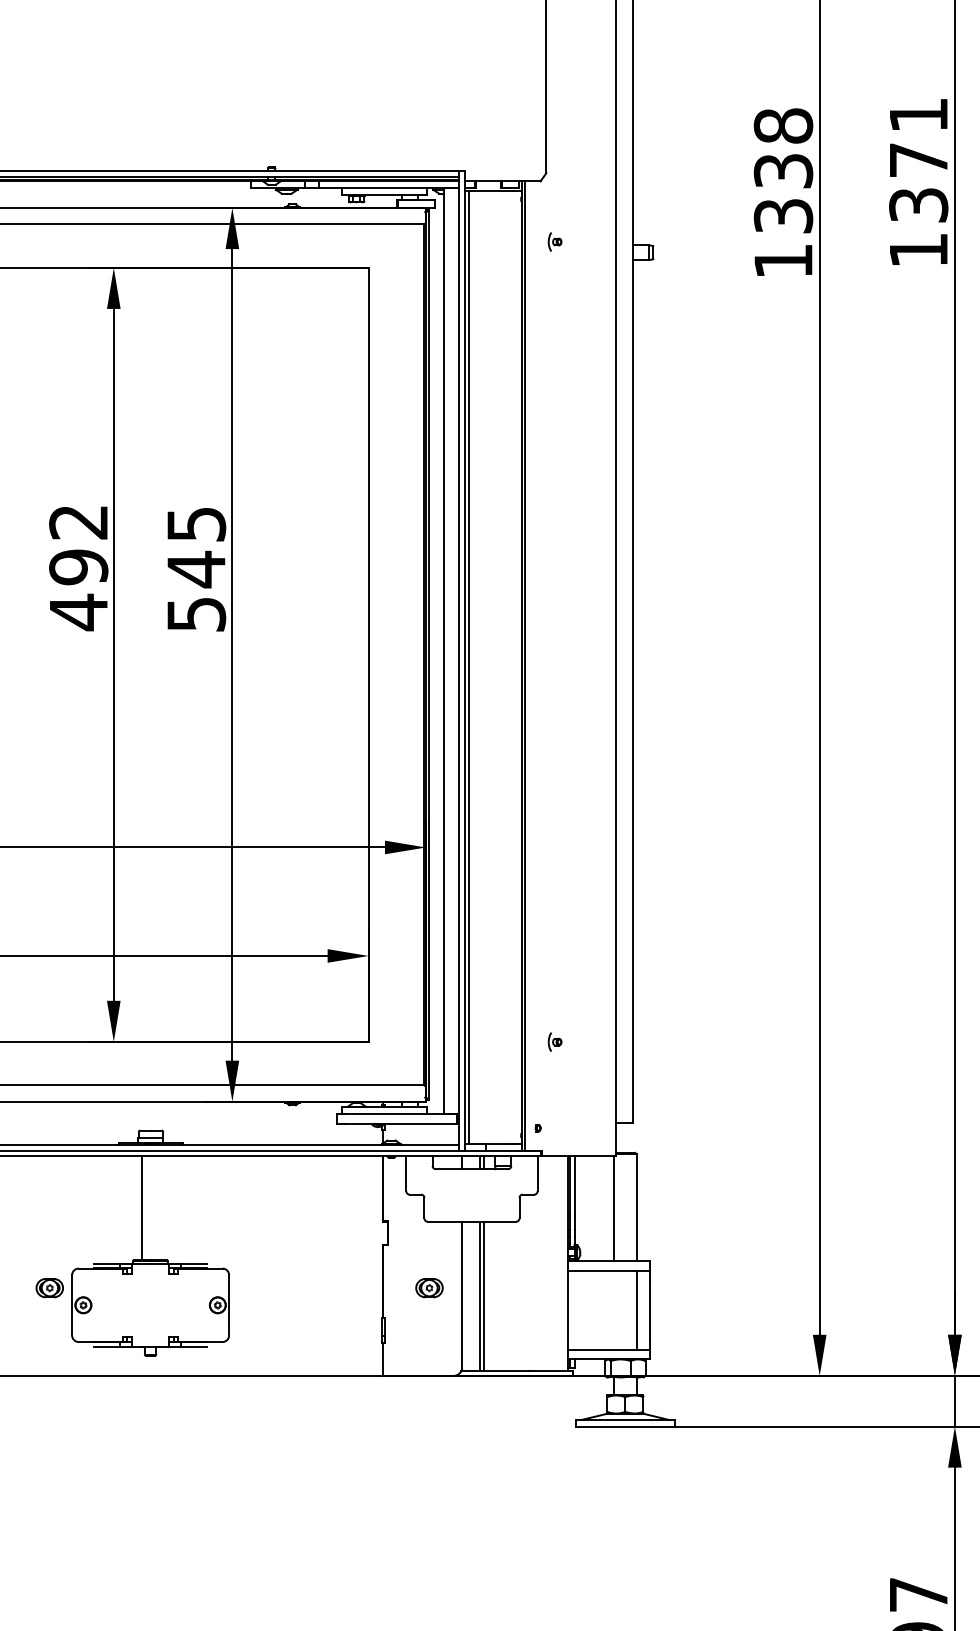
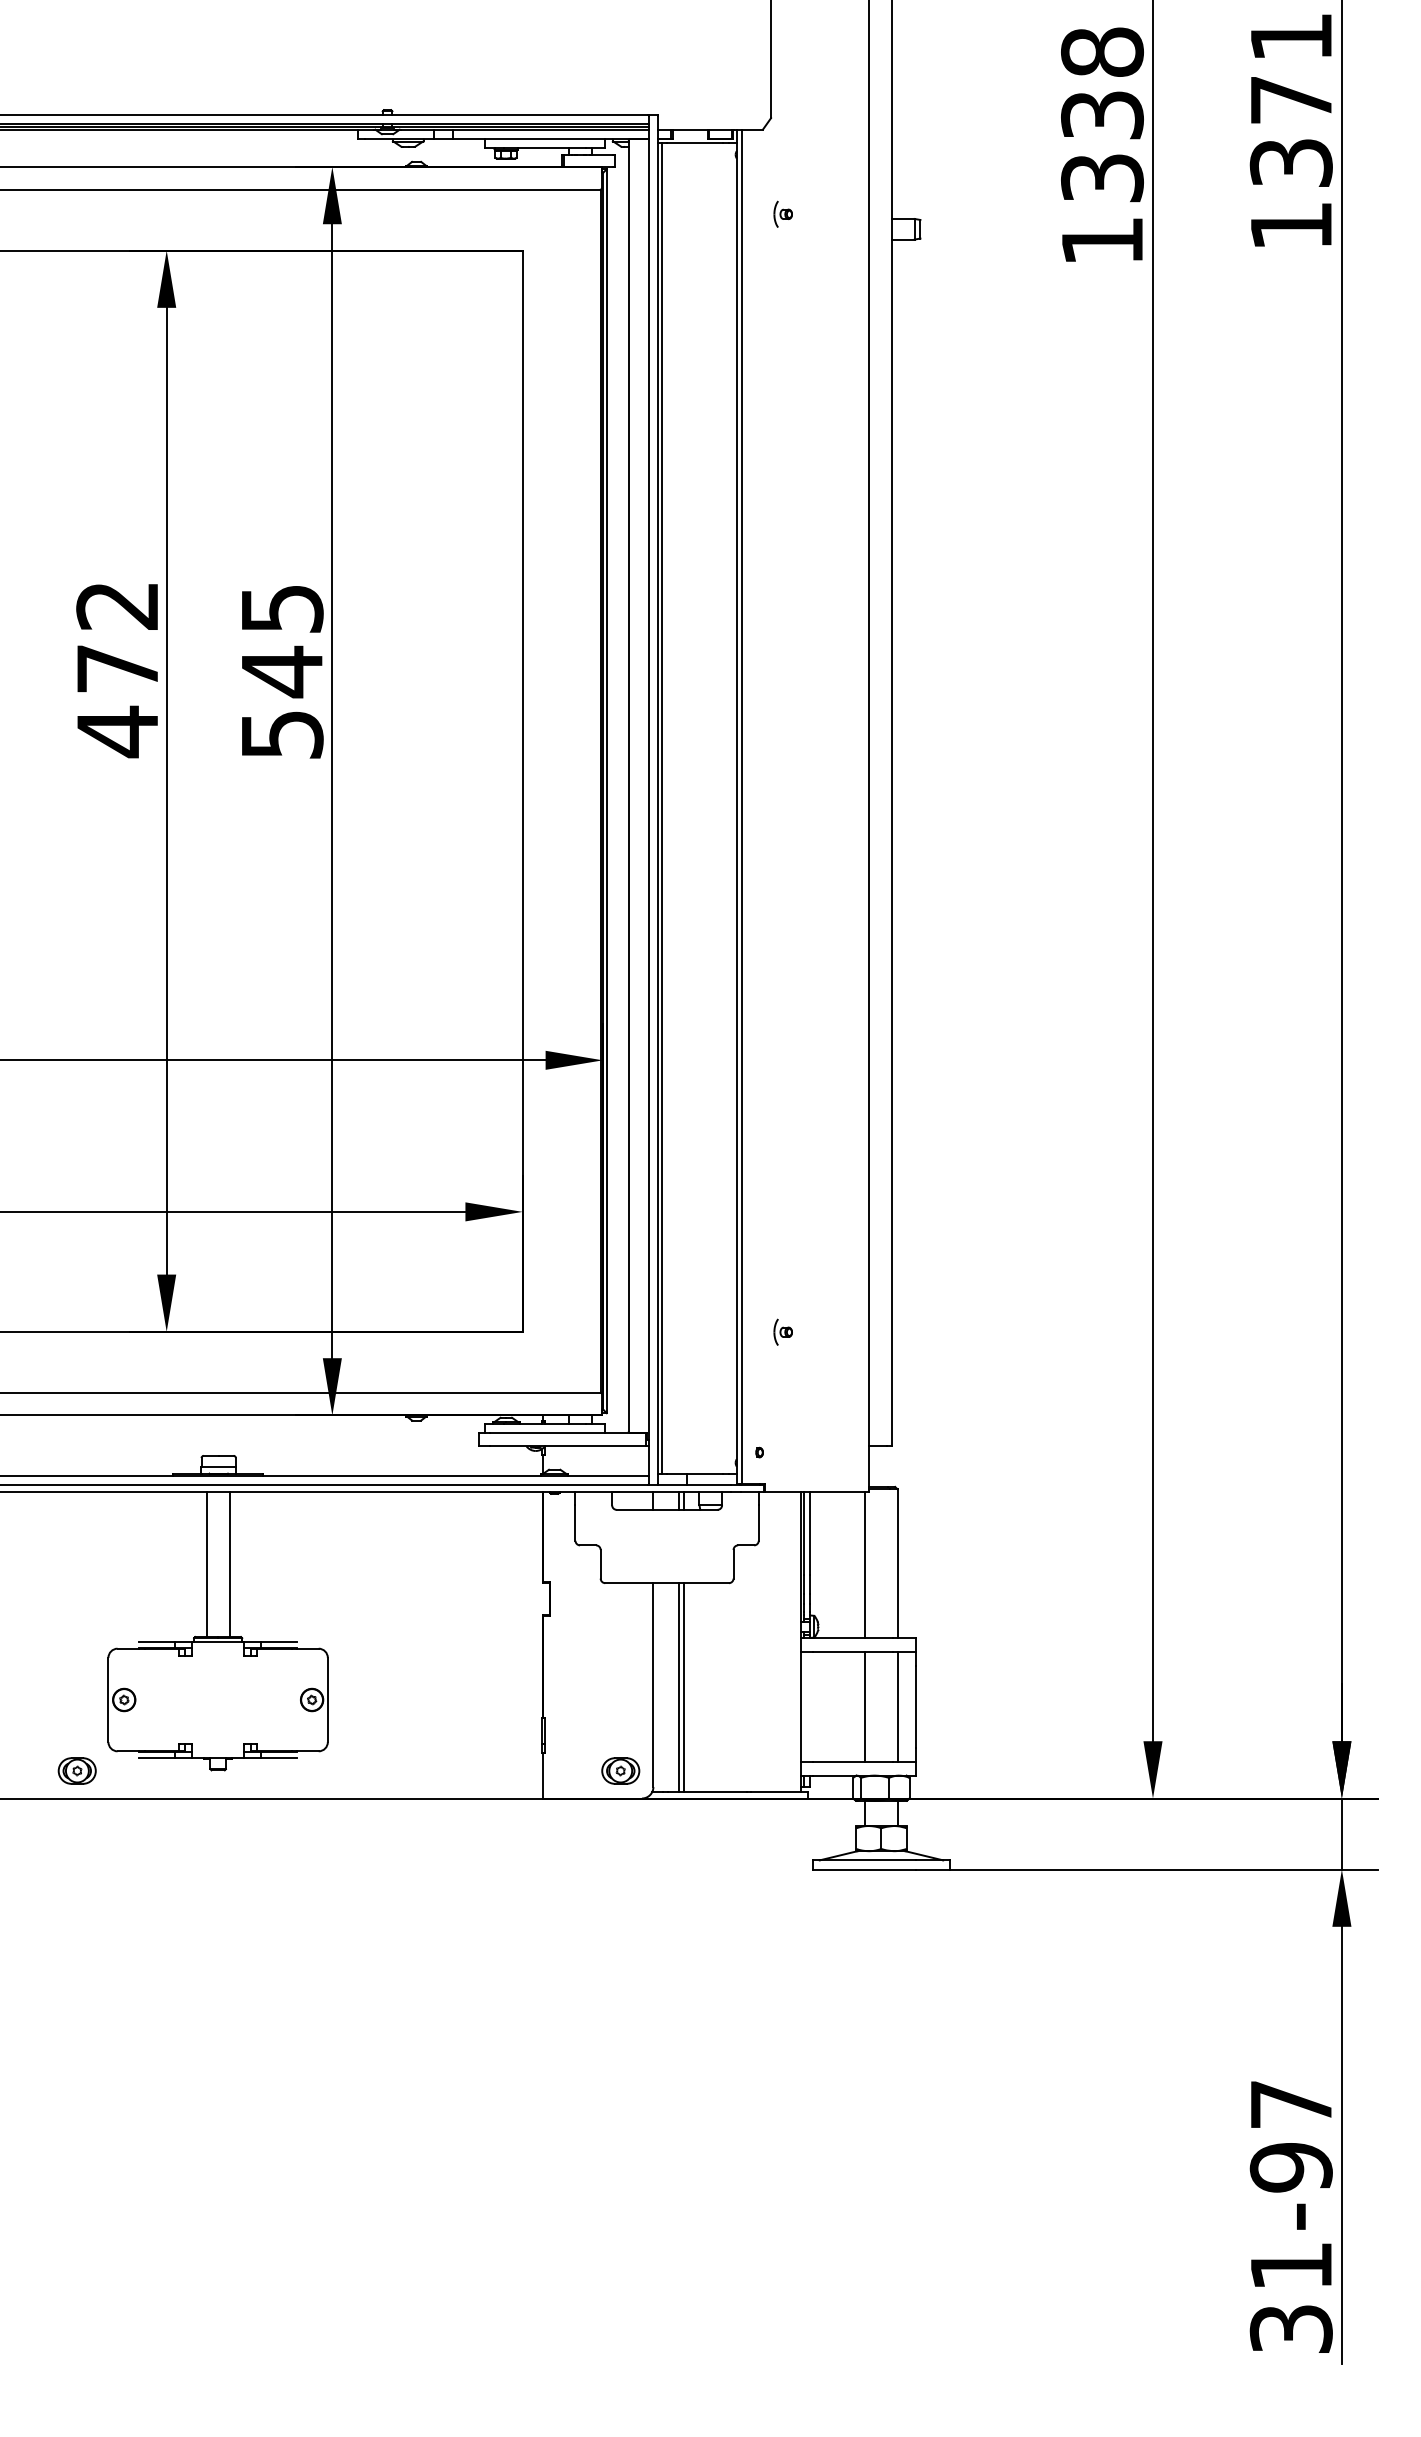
text: (78, 567) -> (117, 668), 492 -> 472
line: (158, 1208) -> (229, 1564), added
part: (49, 1287) -> (76, 1770), moved
part: (429, 1287) -> (620, 1770), moved
line: (613, 1309) -> (865, 1706), added

